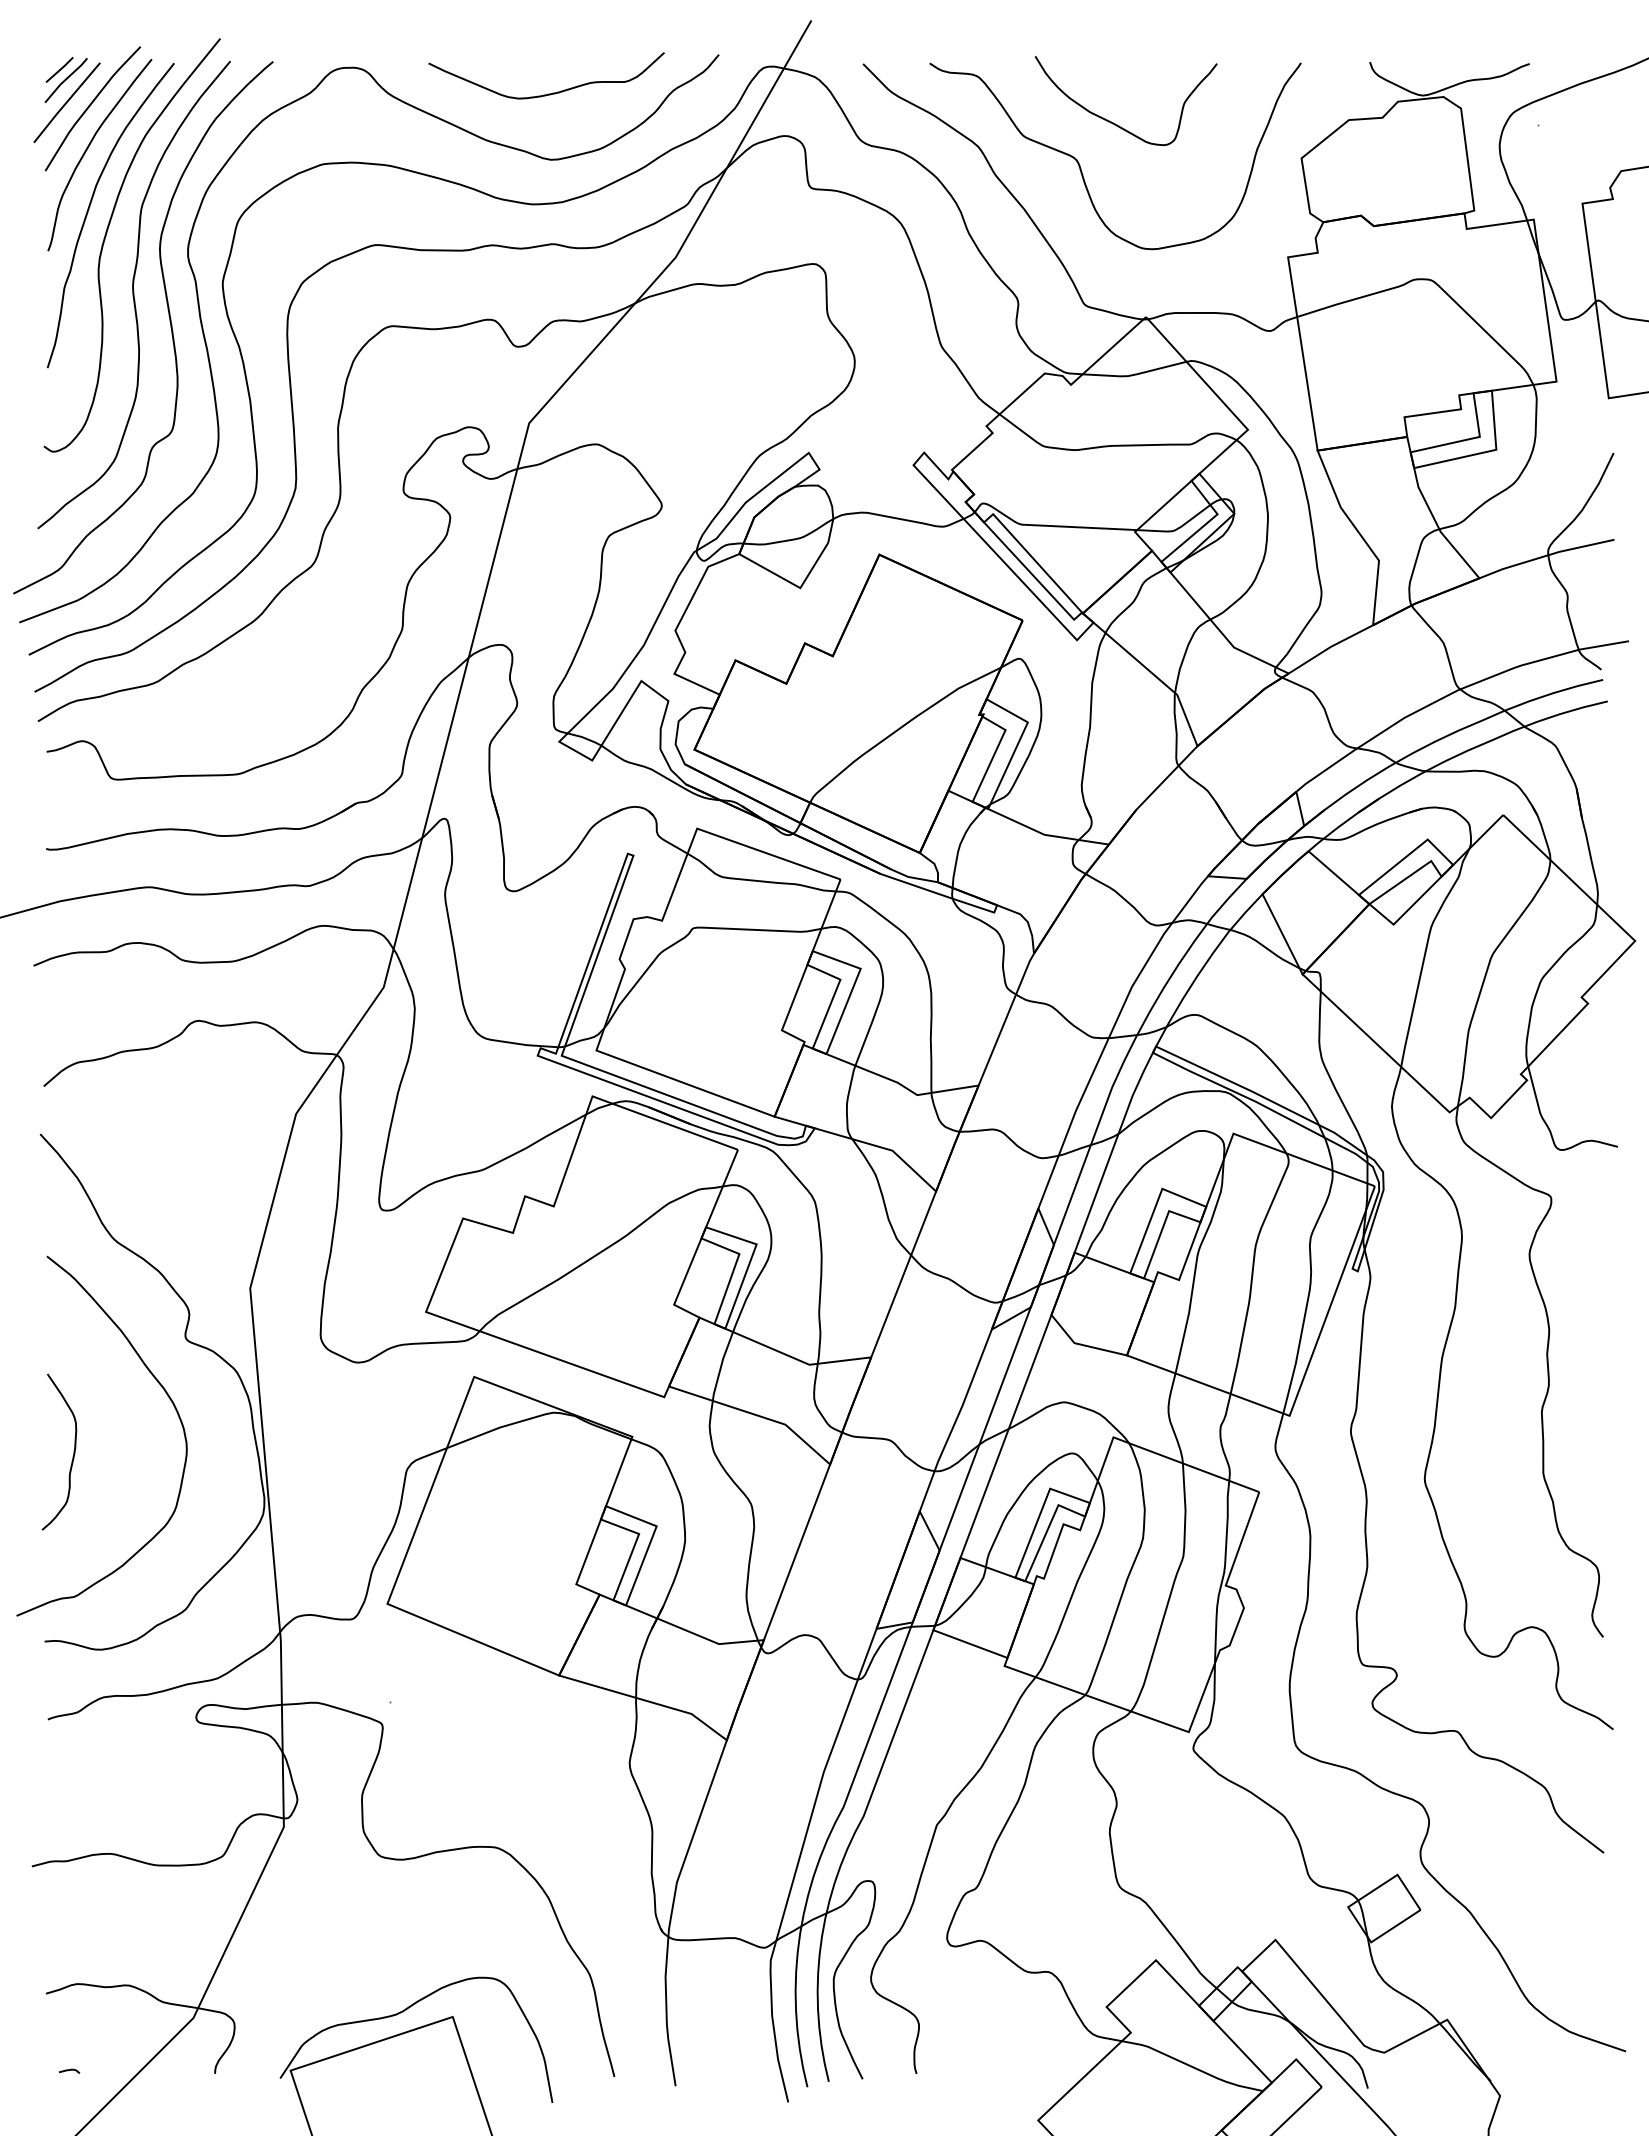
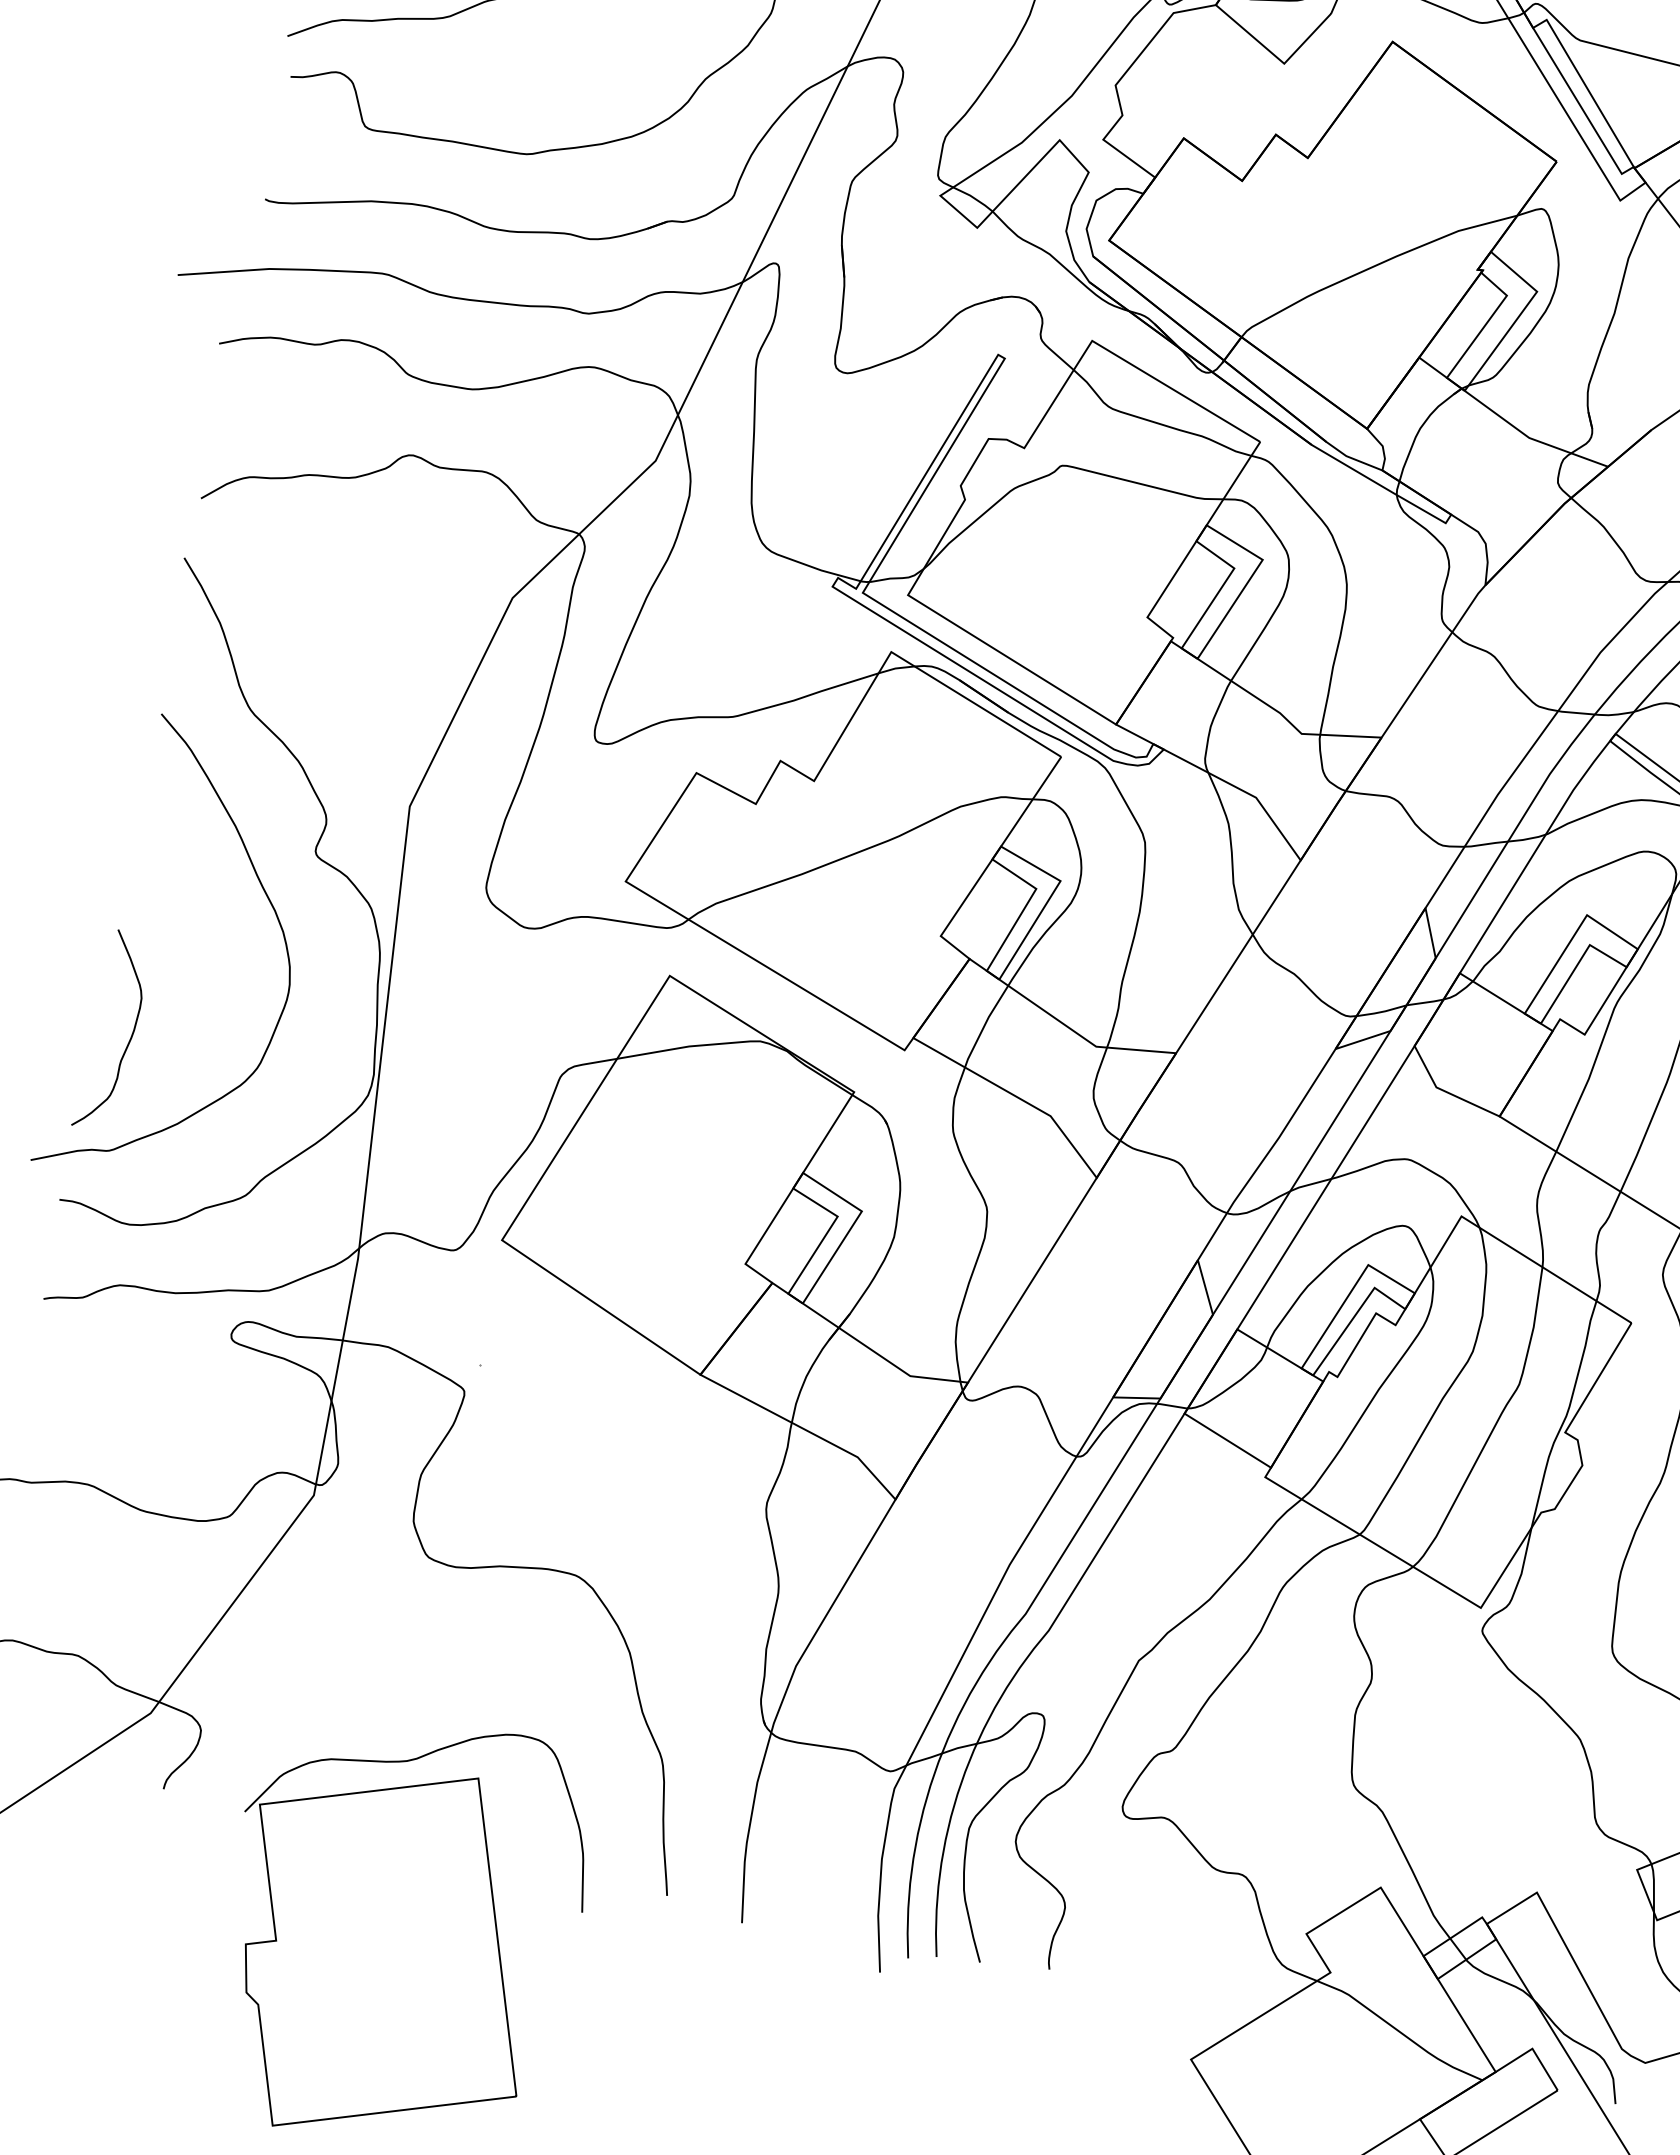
curve: (72, 1456) -> (128, 1040), moved

